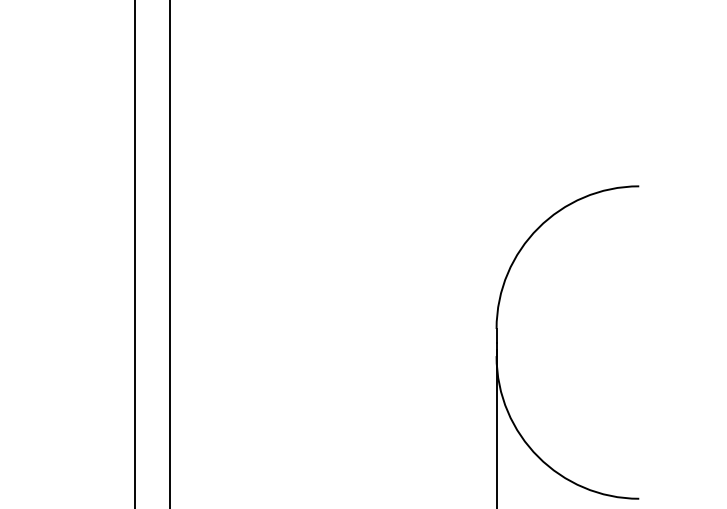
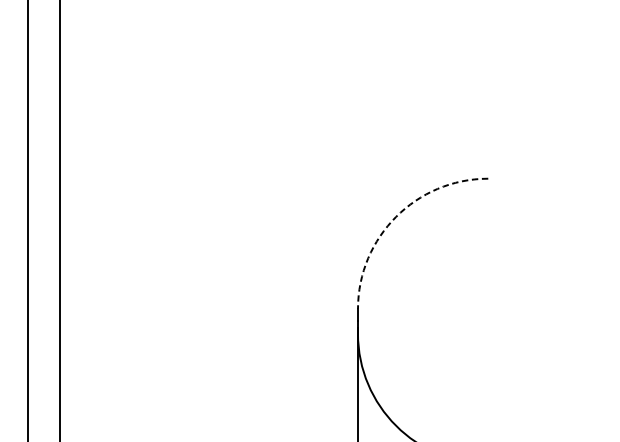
arc: (538, 228) -> (396, 217), solid -> dashed

